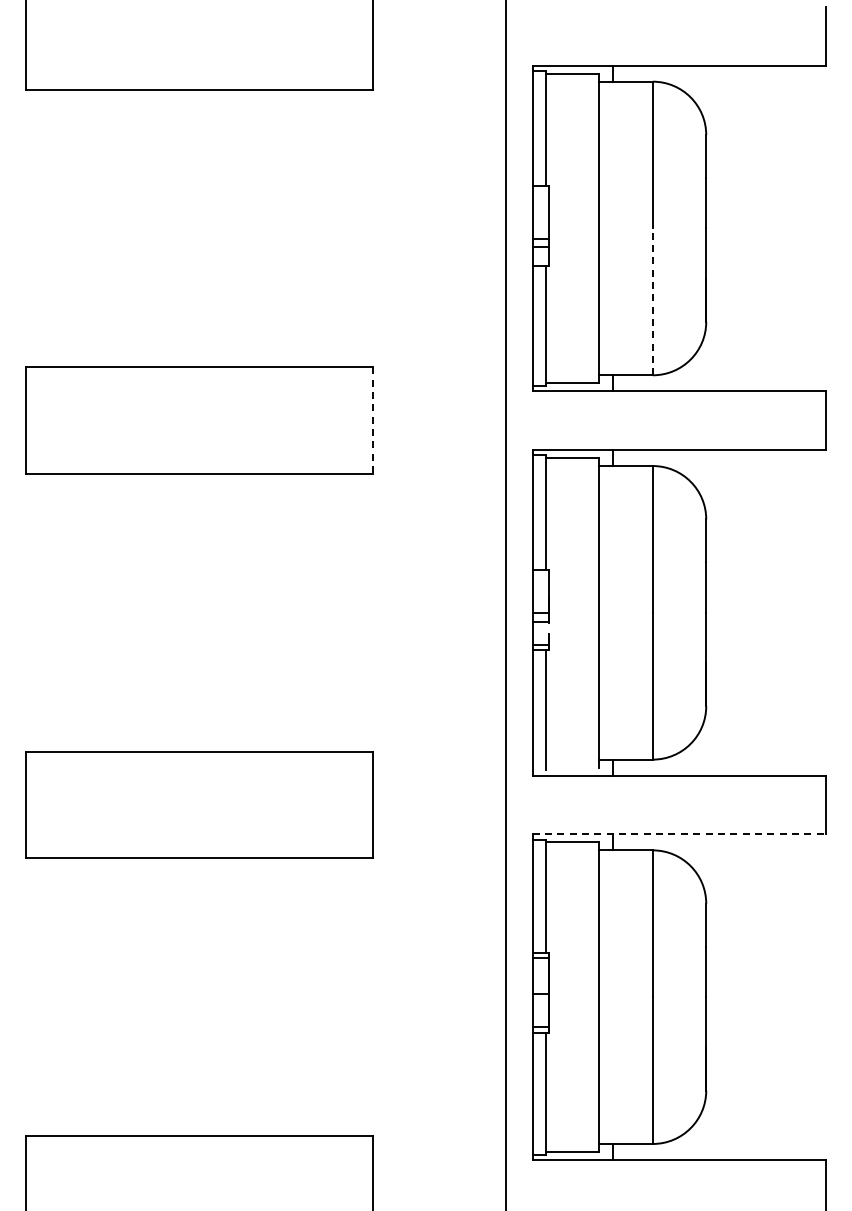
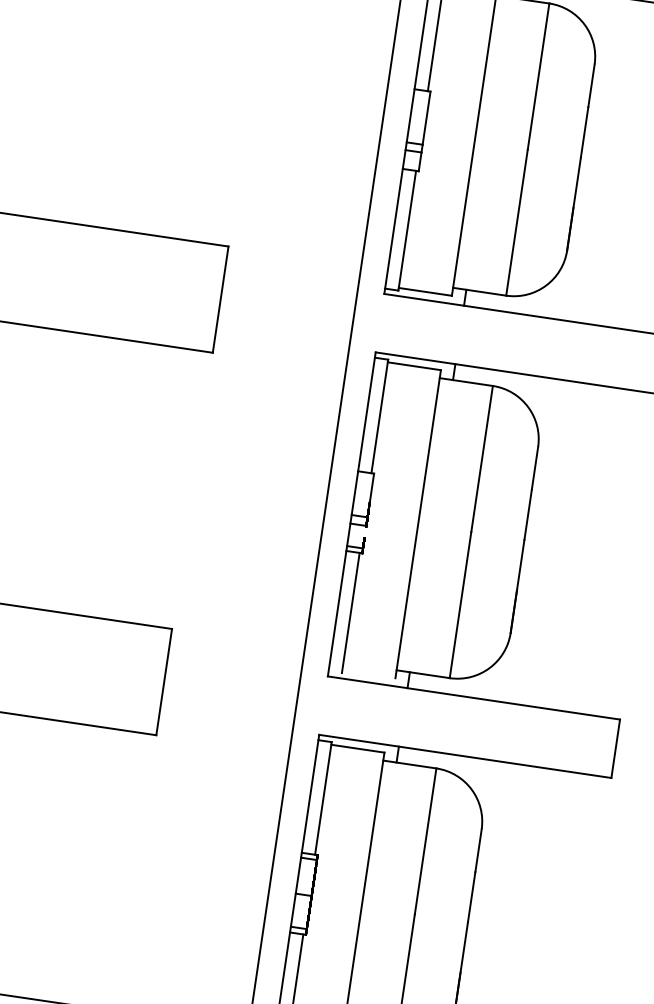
line: (652, 301) -> (516, 222), dashed -> solid
line: (372, 421) -> (220, 300), dashed -> solid
line: (679, 834) -> (465, 756), dashed -> solid

